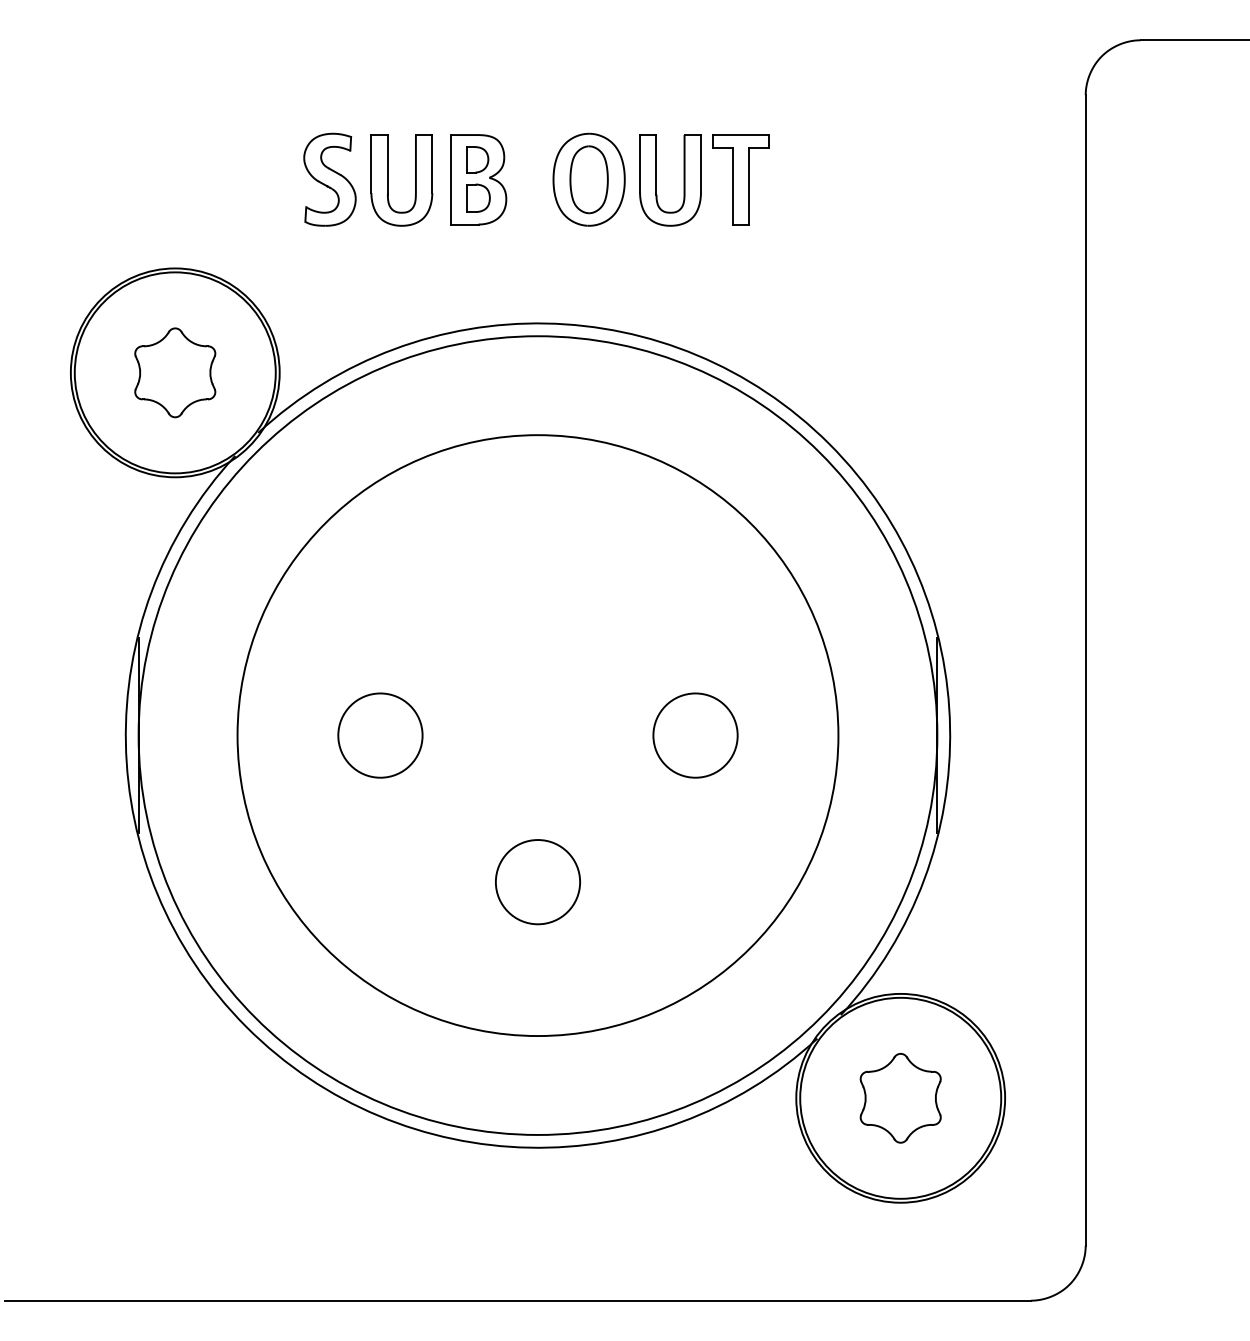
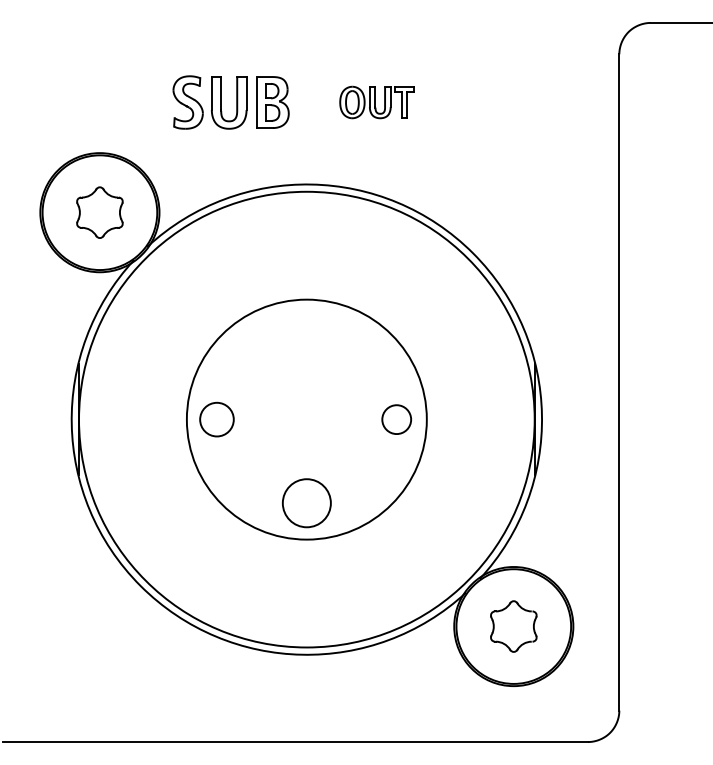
part: (660, 179) -> (376, 102), size x0.6
circle: (379, 735) -> (216, 419), size x0.7
circle: (537, 735) -> (306, 419), size x0.7
circle: (695, 735) -> (396, 419), size x0.6

